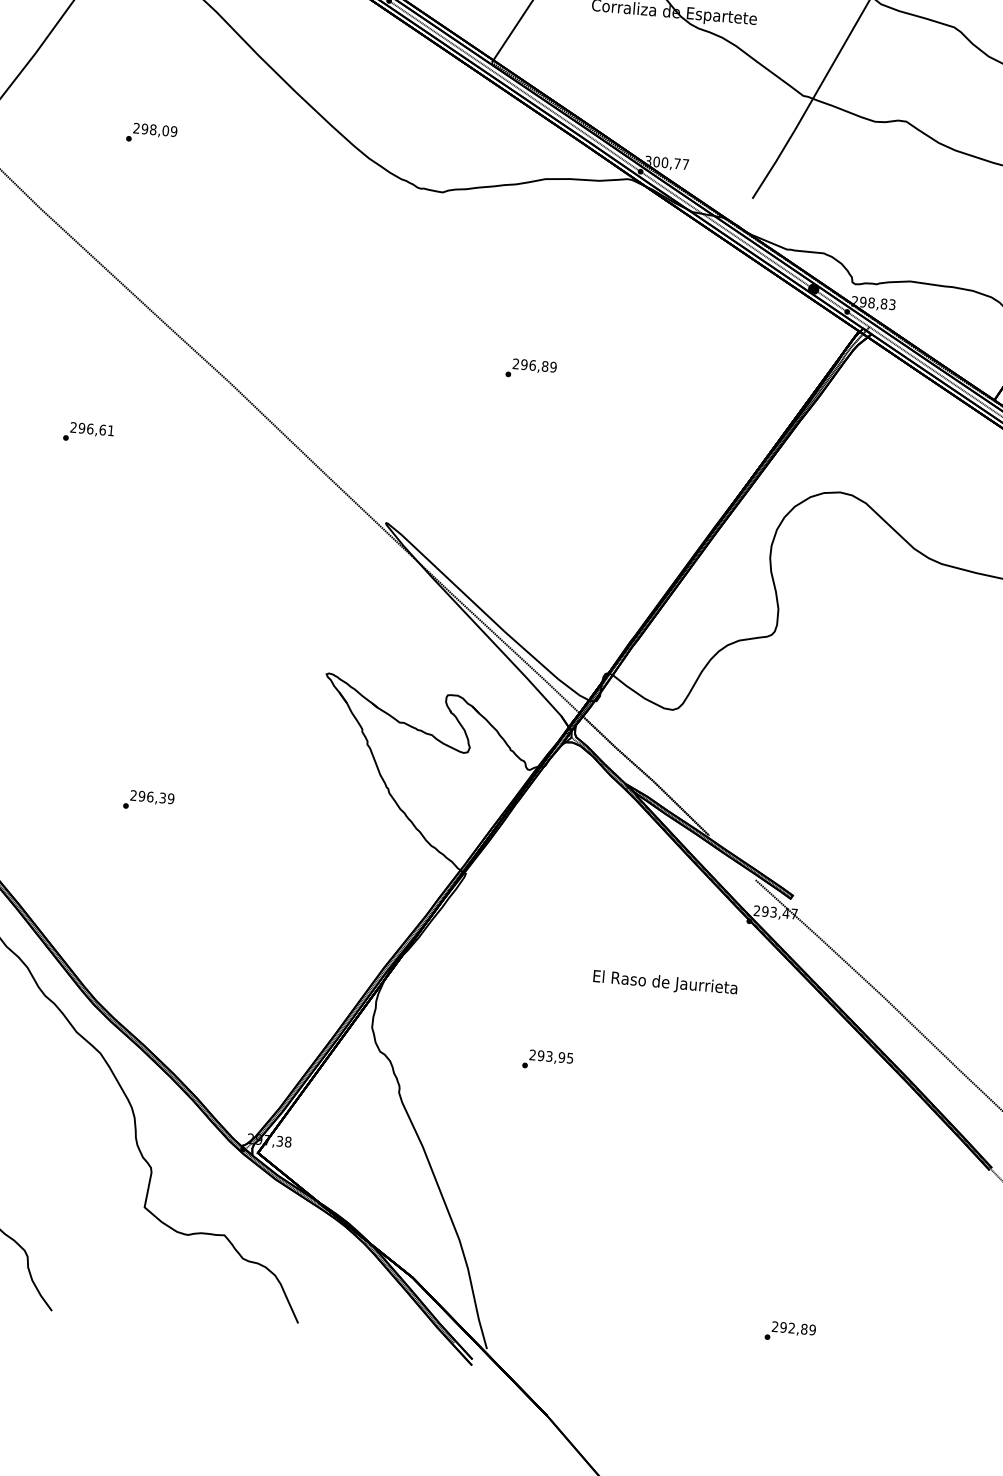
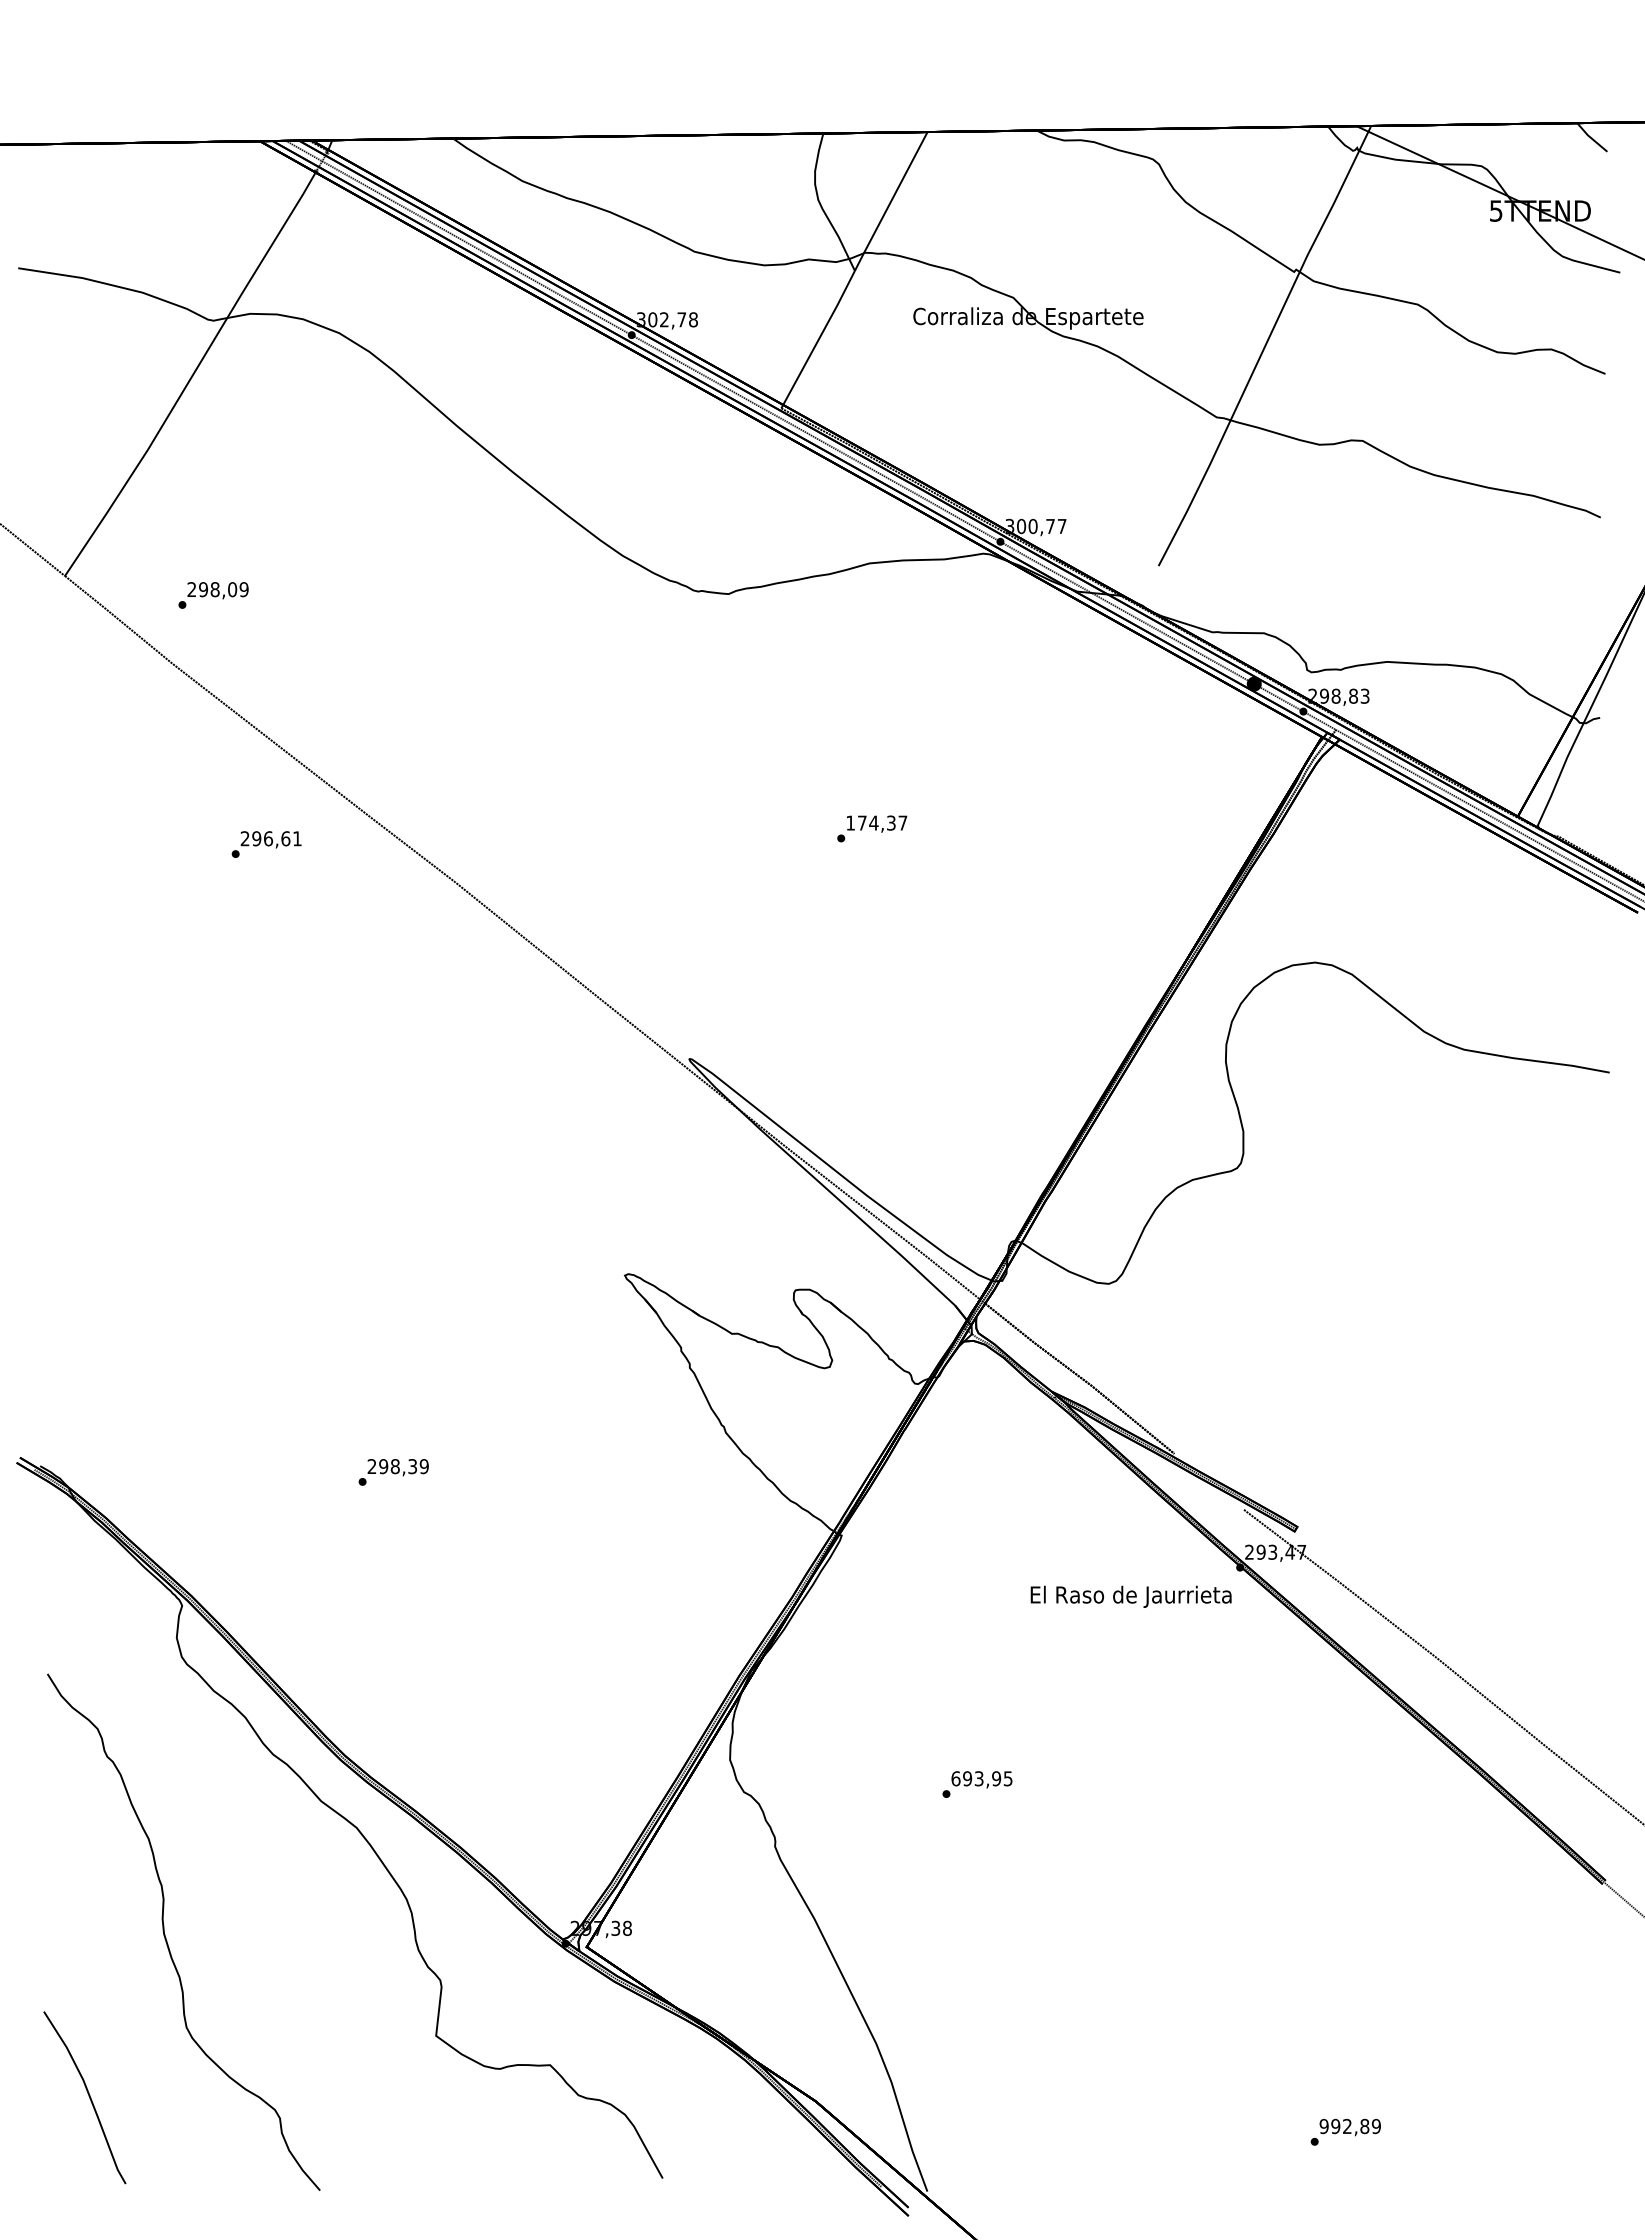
text: (151, 133) -> (213, 595), moved
text: (534, 365) -> (876, 822), 296,89 -> 174,37
text: (88, 432) -> (266, 844), moved
text: (149, 796) -> (394, 1466), 296,39 -> 298,39
text: (664, 983) -> (1130, 1596), moved
text: (532, 1054) -> (955, 1778), 293,95 -> 693,95
text: (774, 1326) -> (1323, 2126), 292,89 -> 992,89

